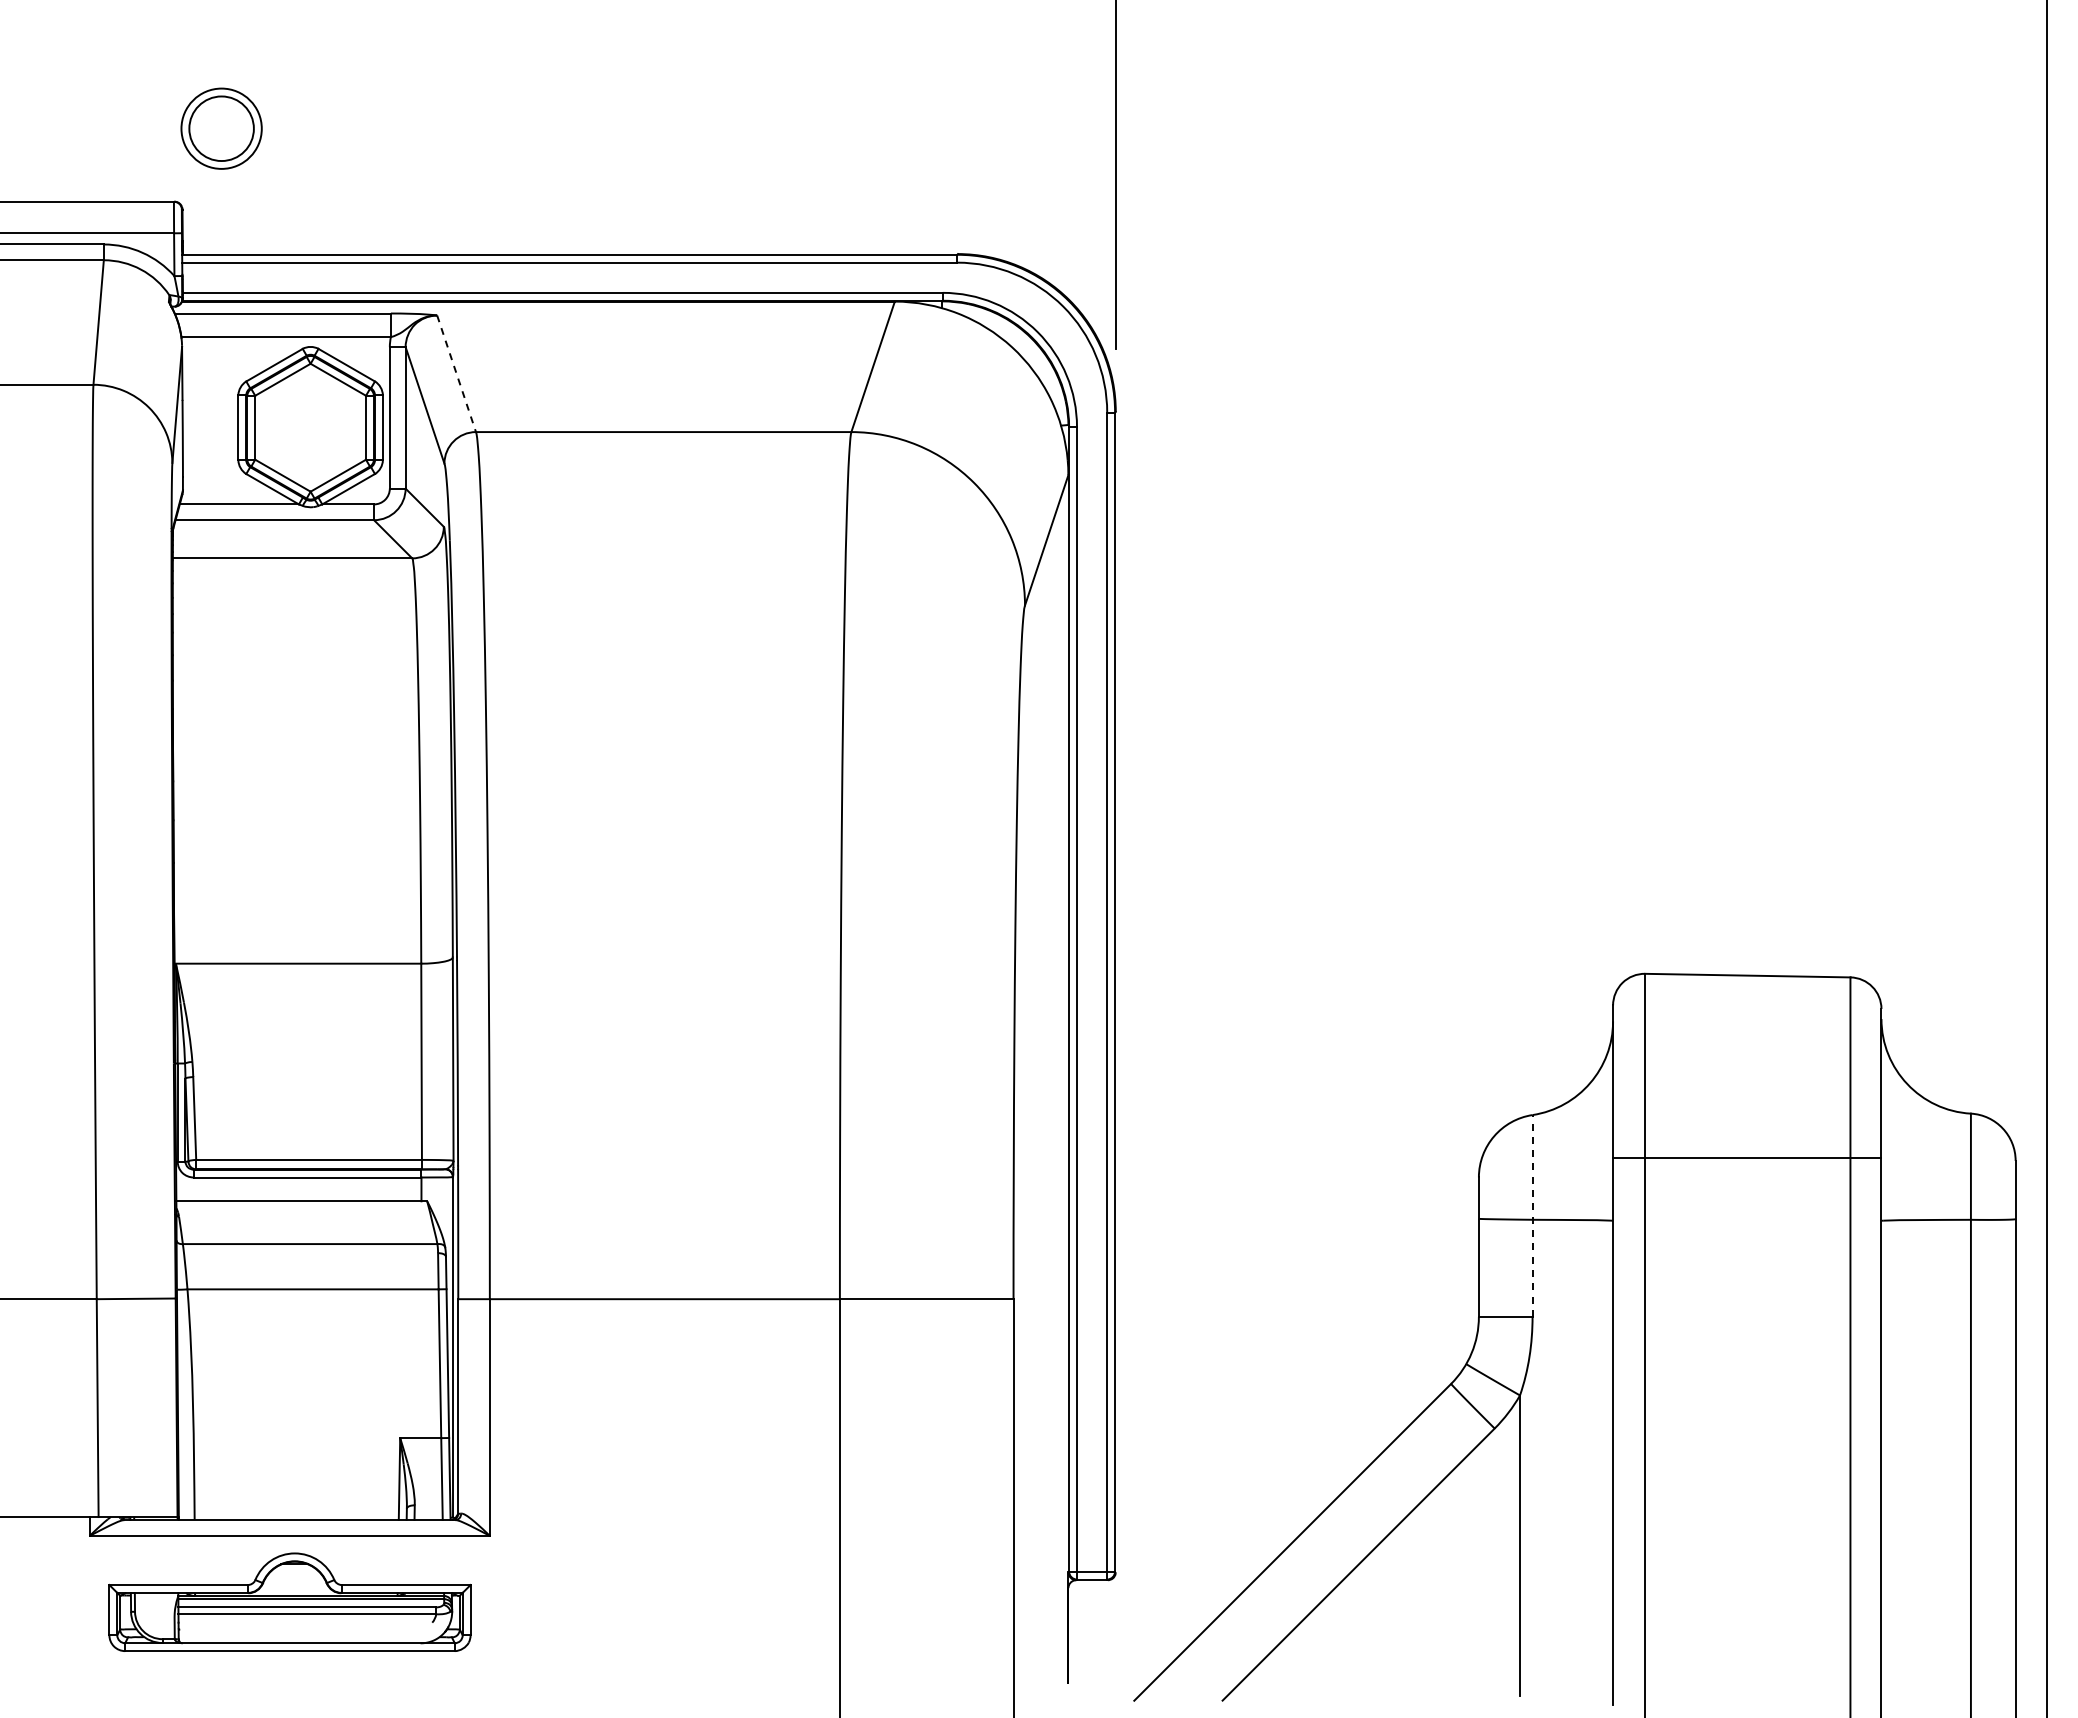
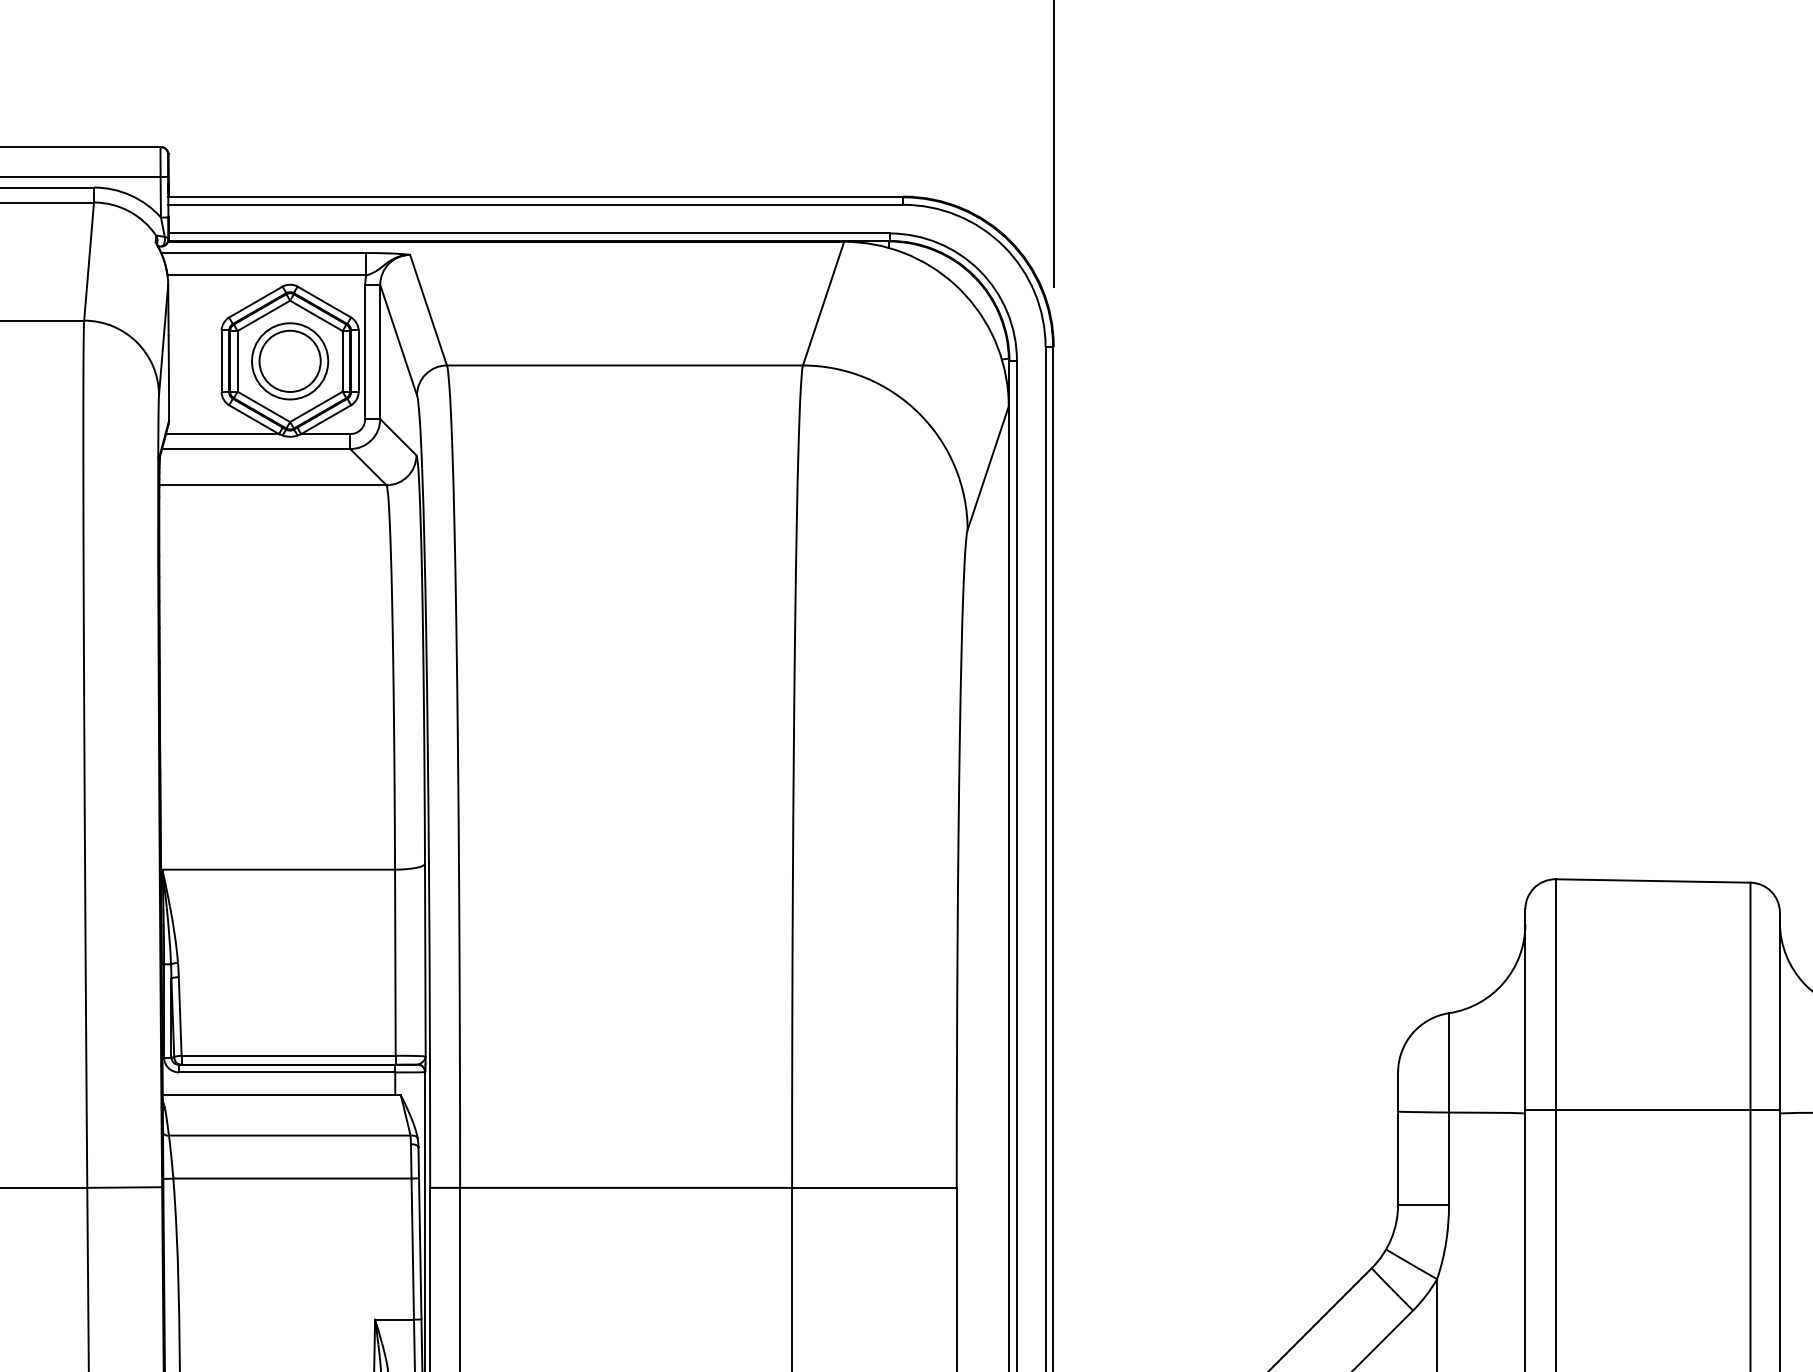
part: (221, 128) -> (290, 361), moved
line: (456, 374) -> (428, 310), dashed -> solid
line: (1747, 1158) -> (1652, 1110), moved
line: (1532, 1215) -> (1448, 1108), dashed -> solid

